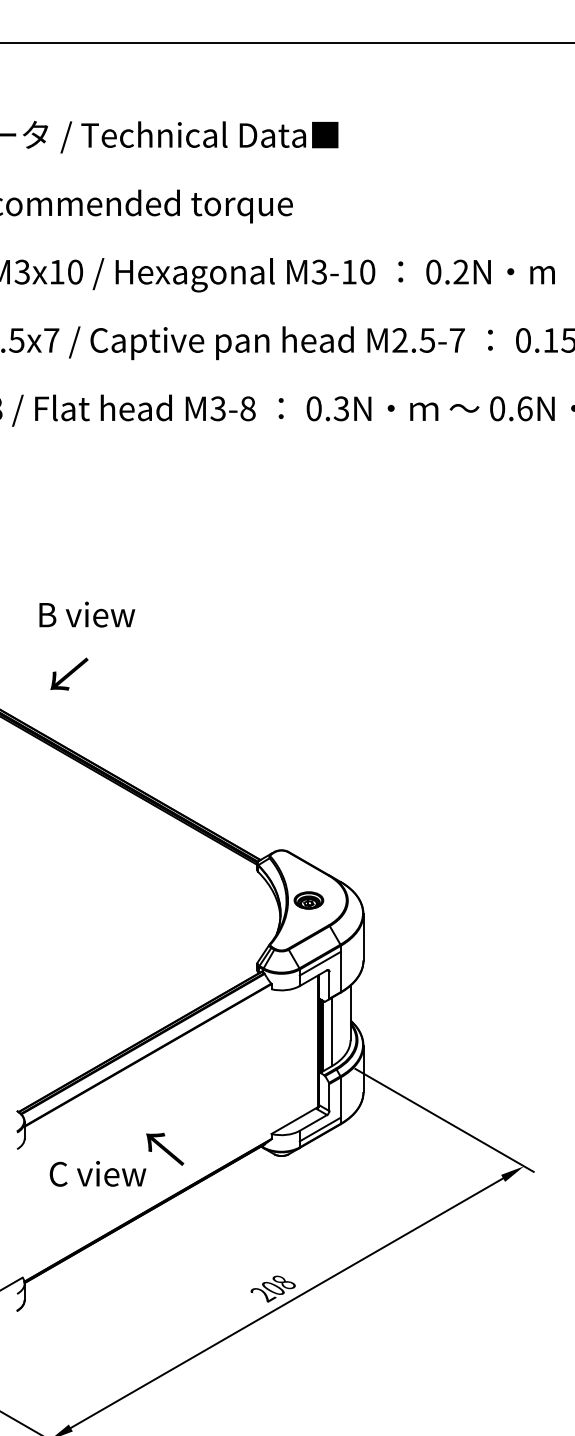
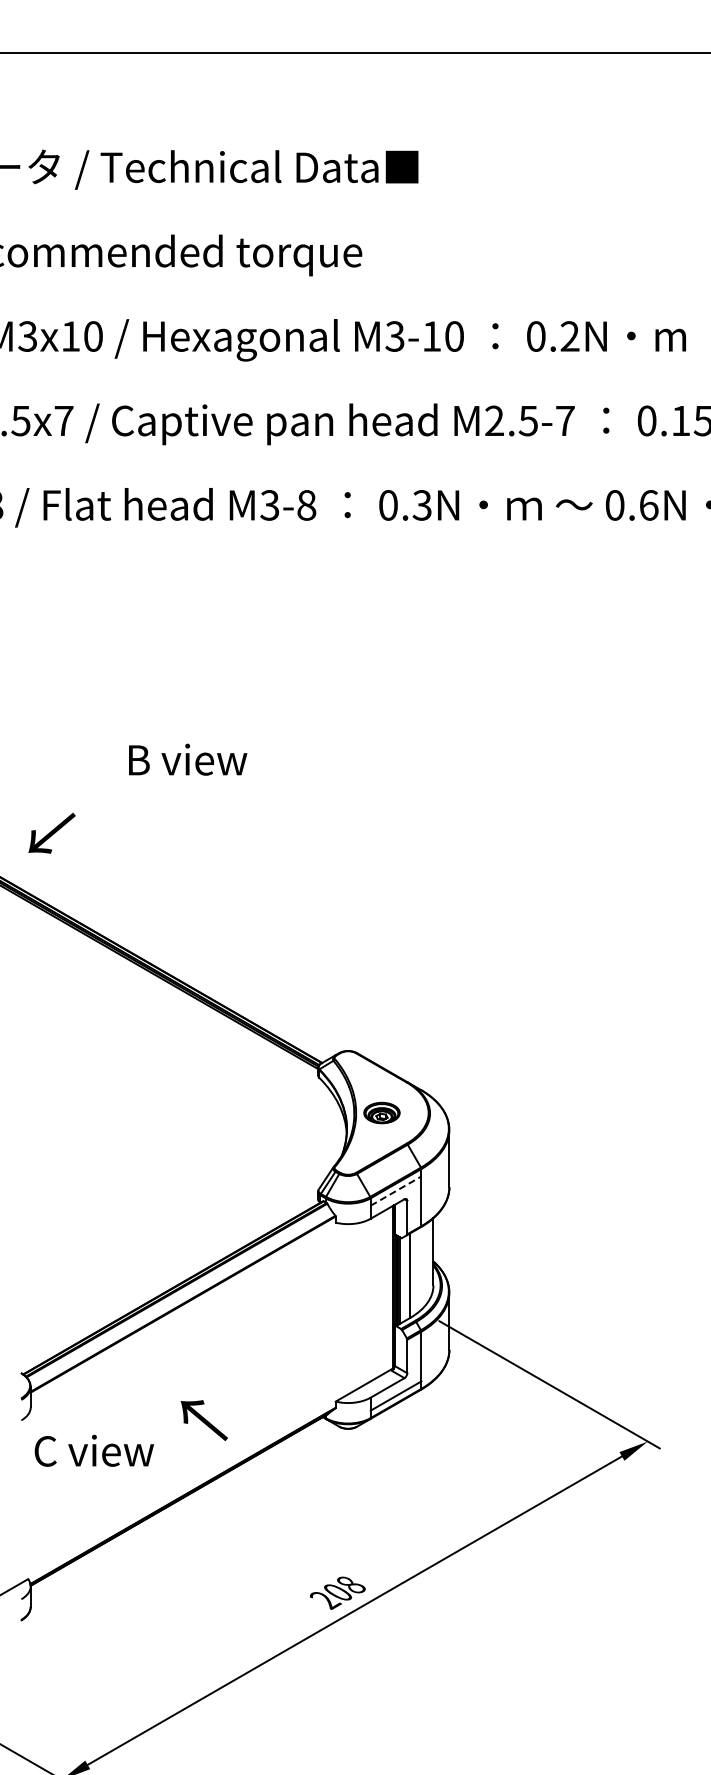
text: (87, 614) -> (188, 759), moved
text: (69, 674) -> (51, 833), moved
line: (320, 963) -> (396, 1190), solid -> dashed
text: (97, 1173) -> (93, 1450), moved

